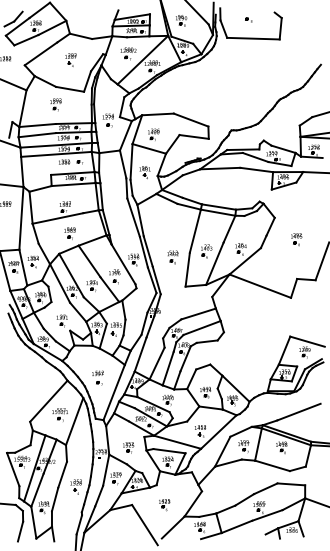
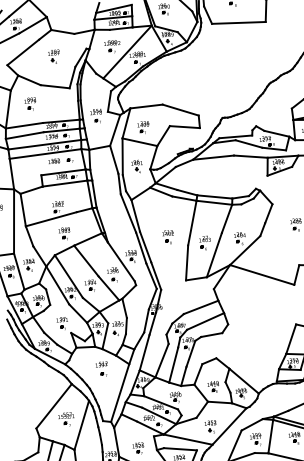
part: (55, 104) -> (30, 103), moved
part: (172, 257) -> (167, 237), moved
part: (97, 377) -> (101, 368), moved

